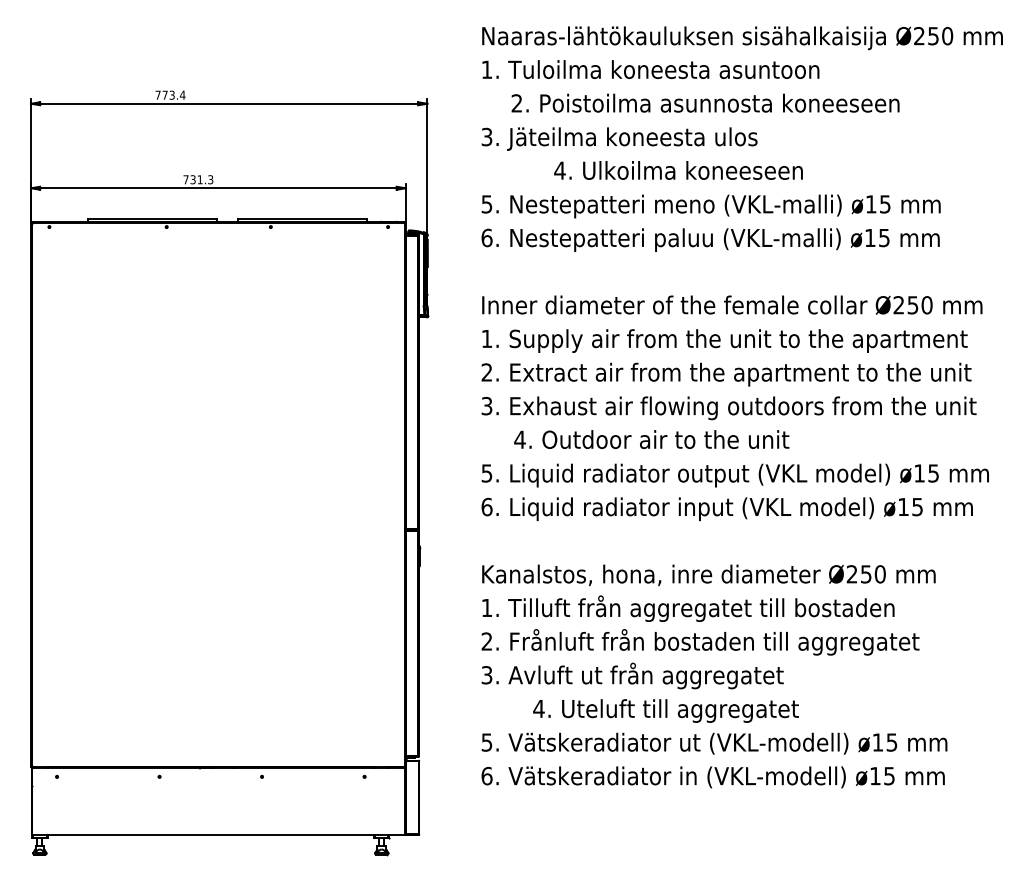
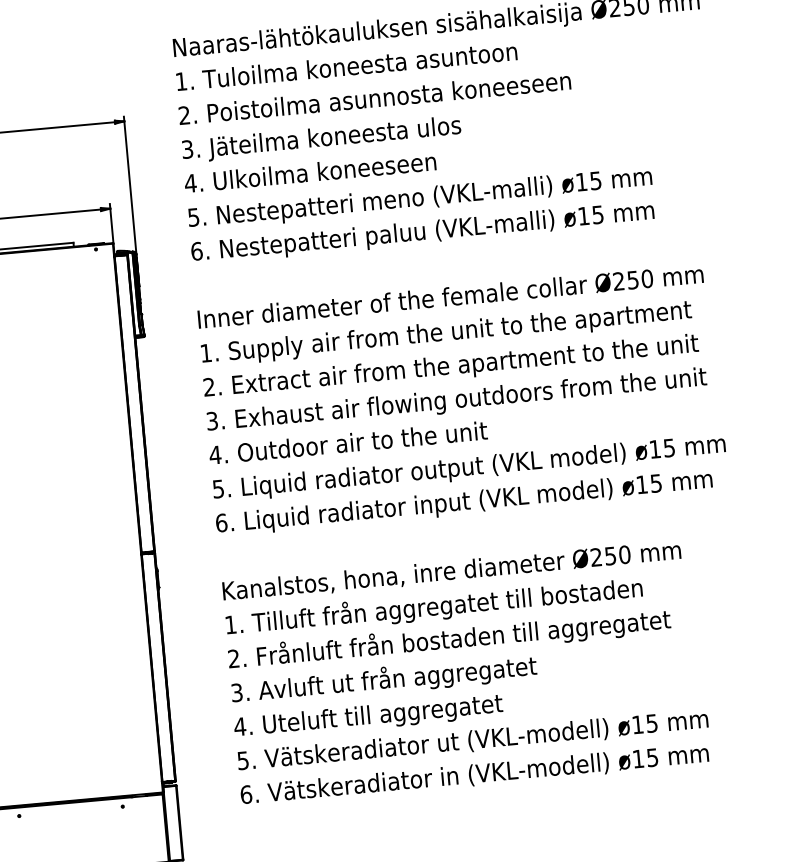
text: (705, 102) -> (374, 97), moved
text: (678, 170) -> (310, 172), moved
text: (651, 439) -> (348, 442), moved
text: (665, 710) -> (367, 716), moved

